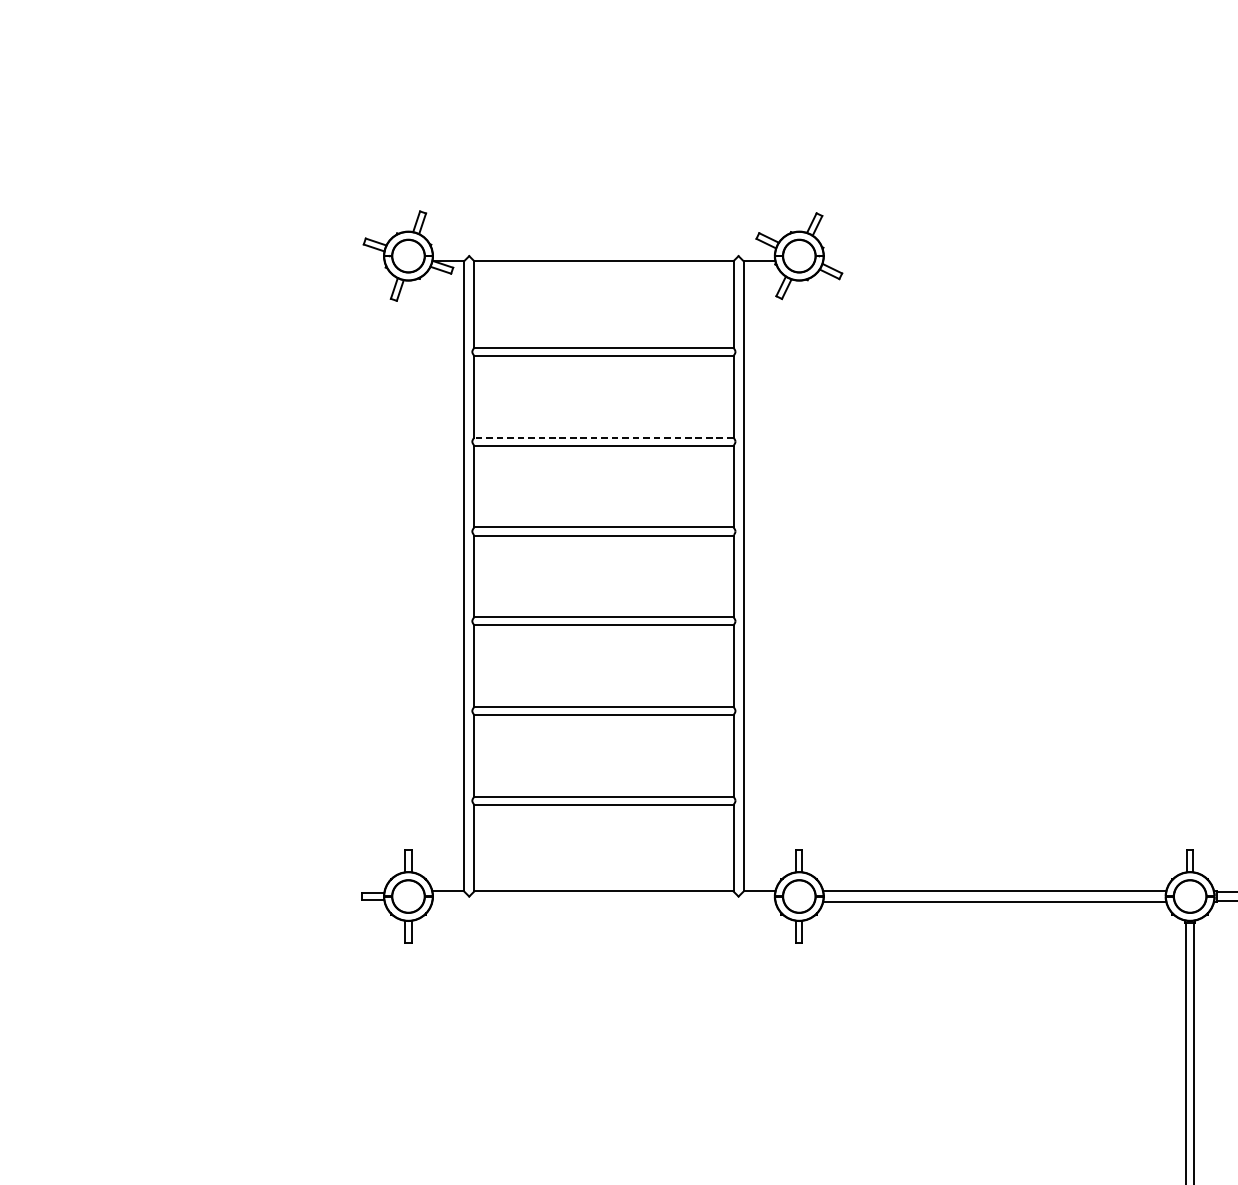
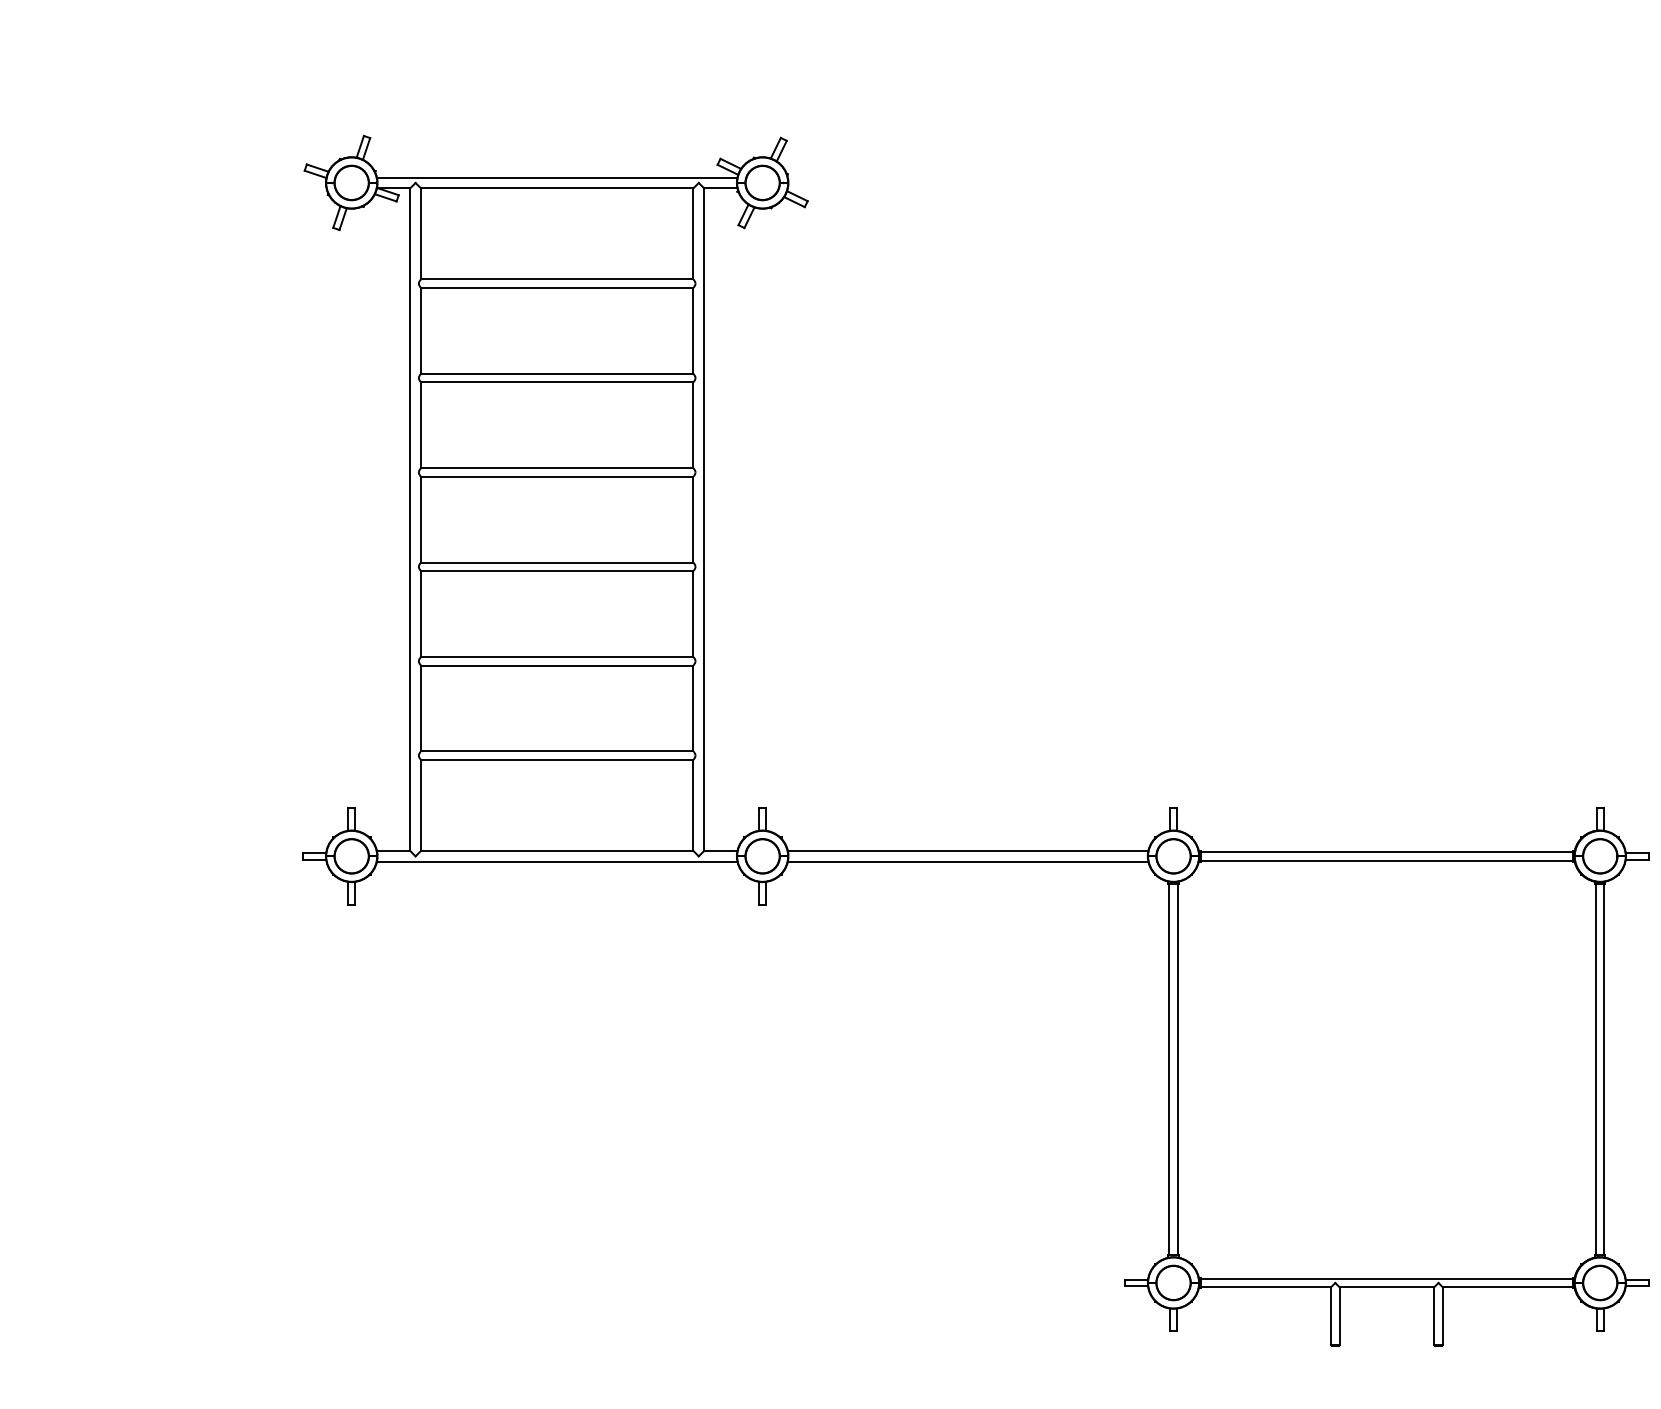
line: (603, 250) -> (556, 177), added
line: (603, 437) -> (556, 373), dashed -> solid
line: (603, 901) -> (556, 861), added

